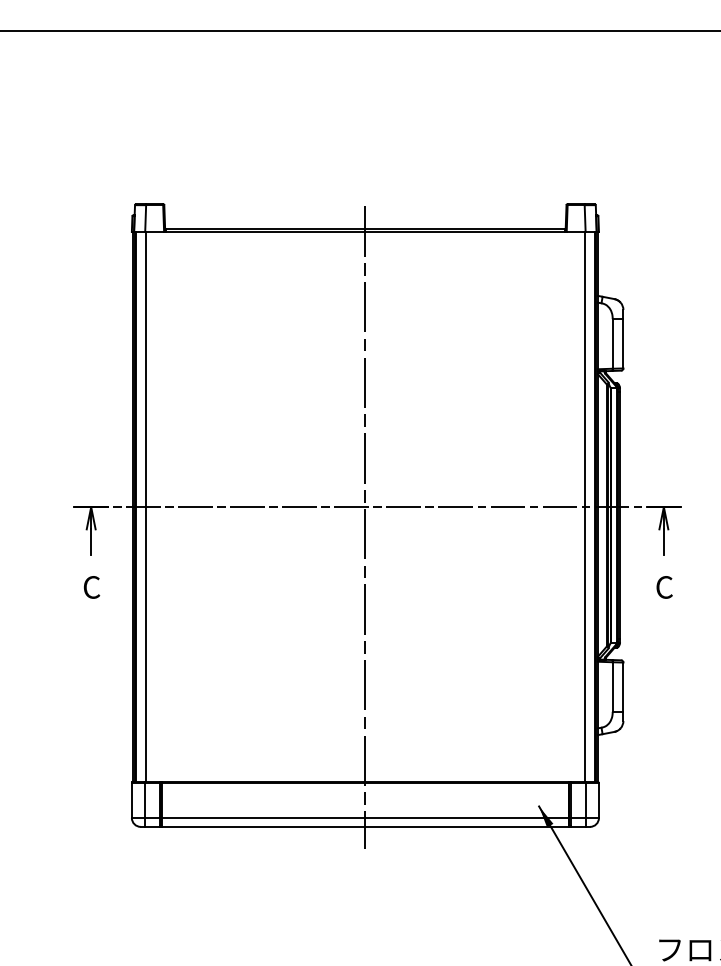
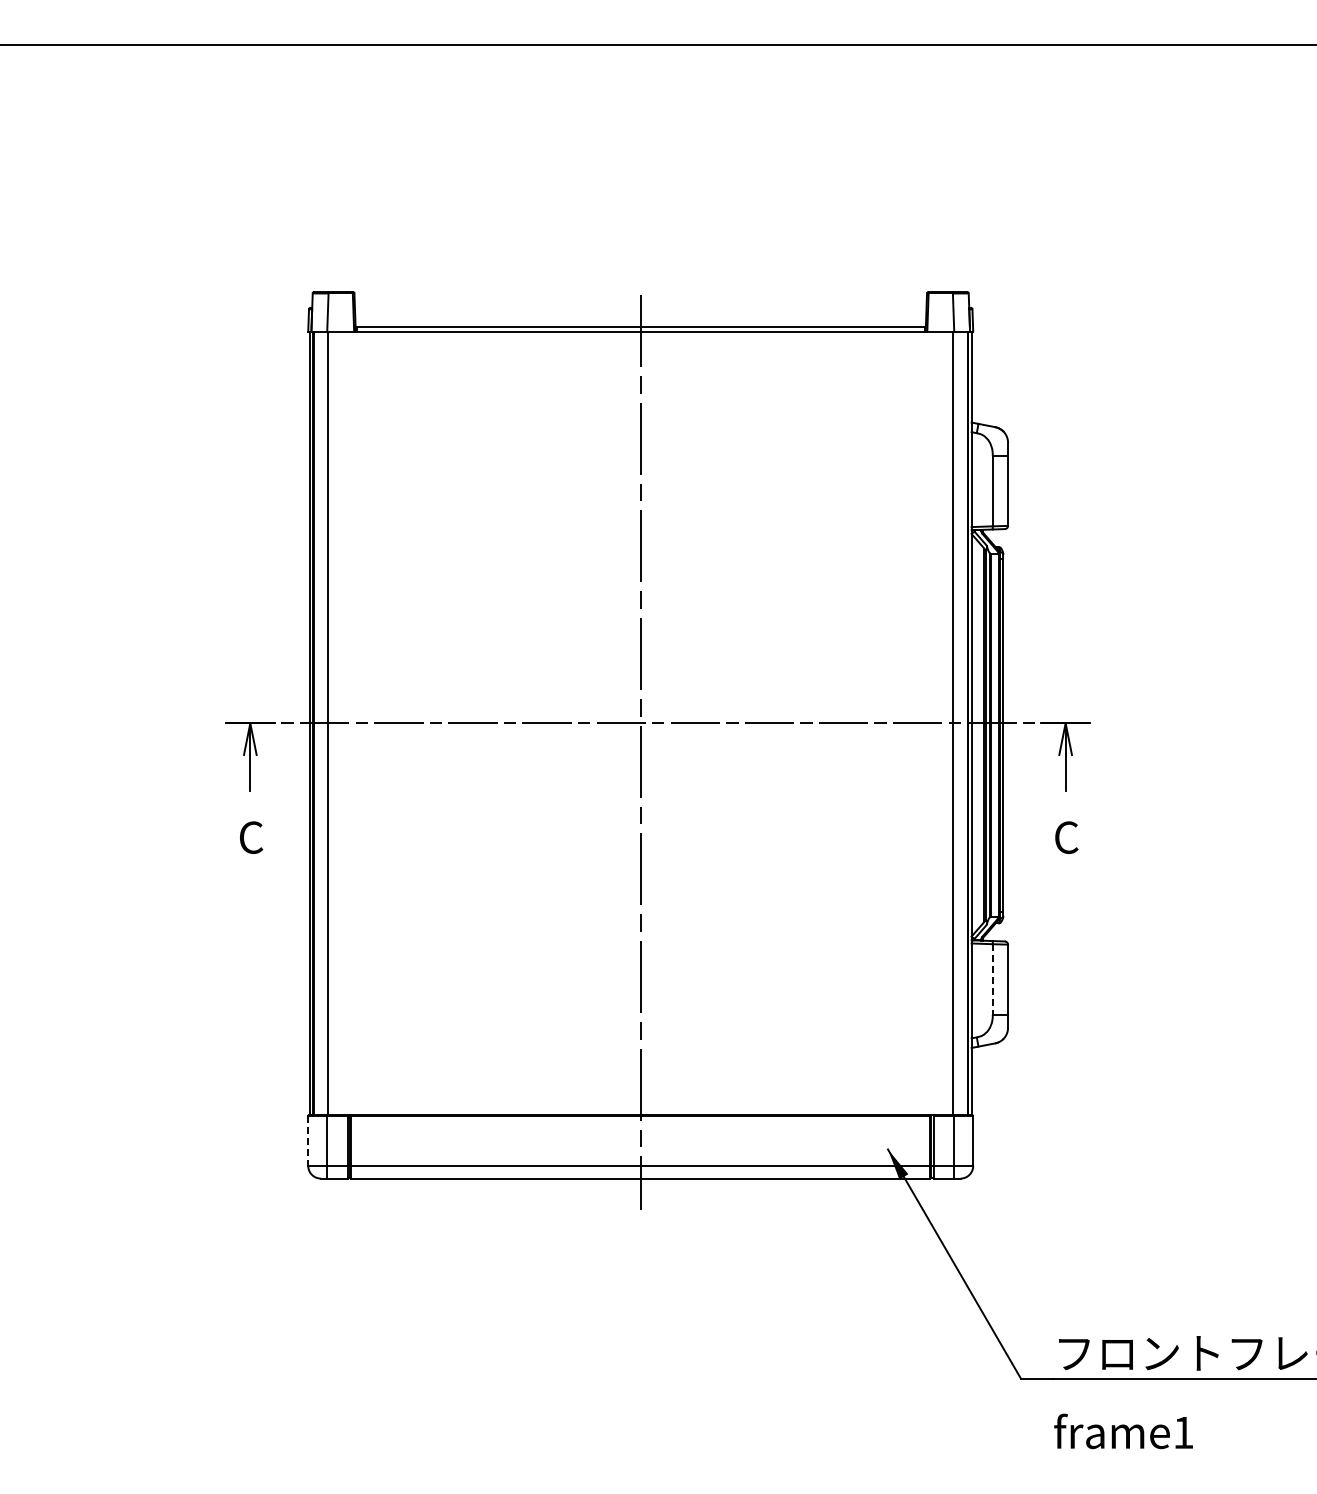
line: (612, 687) -> (992, 979), solid -> dashed
line: (132, 800) -> (308, 1140), solid -> dashed

